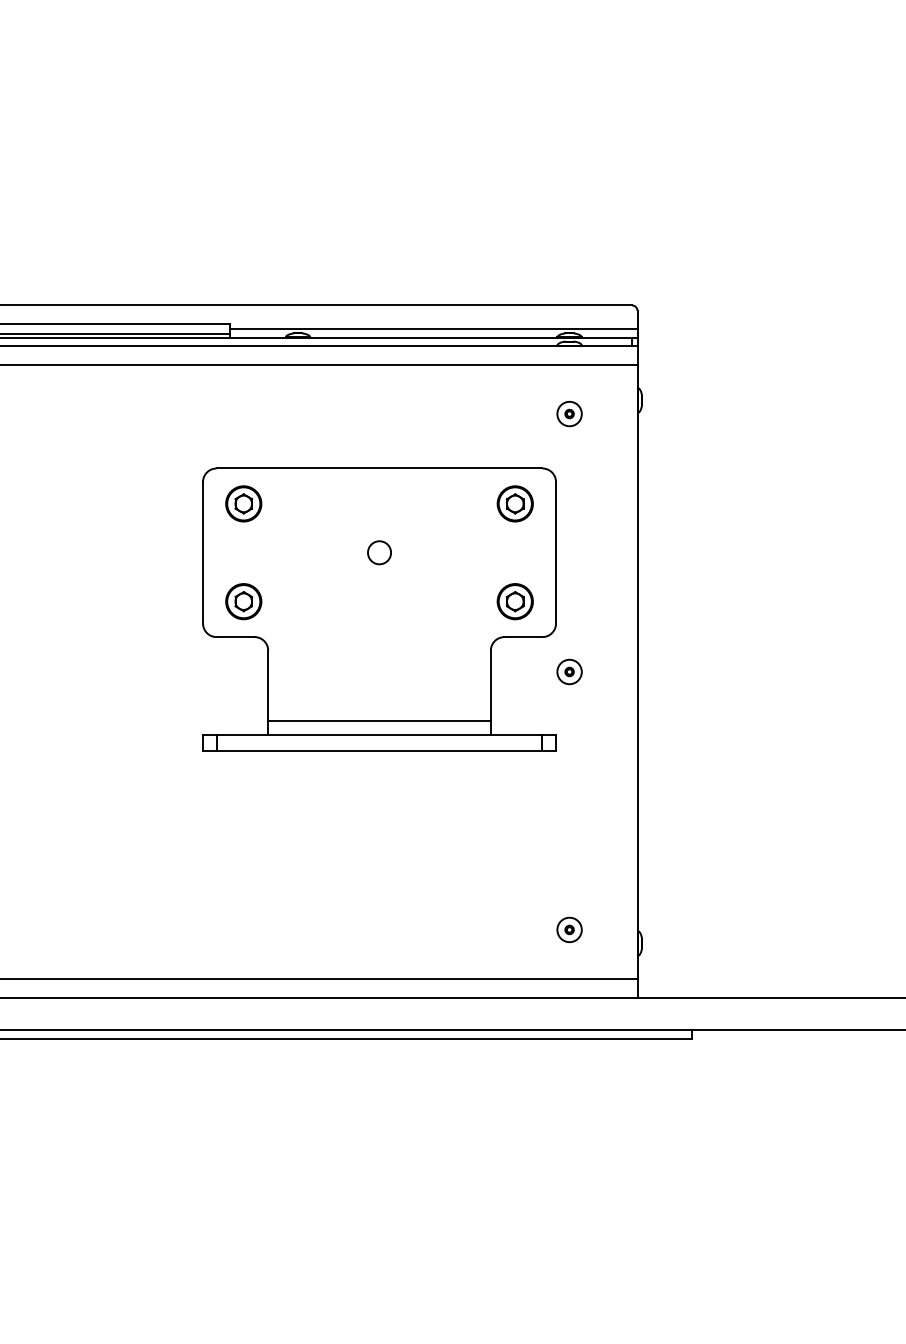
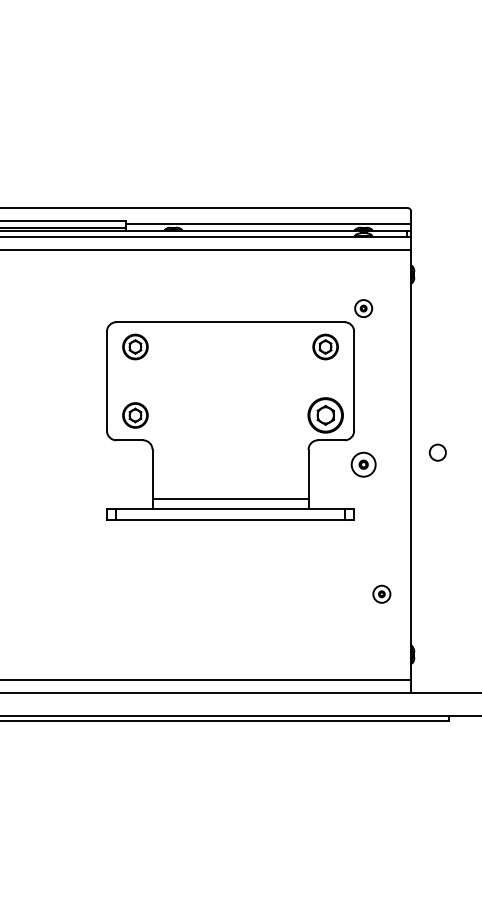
part: (569, 413) -> (363, 308), moved
circle: (379, 552) -> (437, 452), moved
part: (514, 601) -> (325, 415), size x1.4
part: (569, 671) -> (363, 464), size x1.4
part: (569, 929) -> (381, 593), moved

